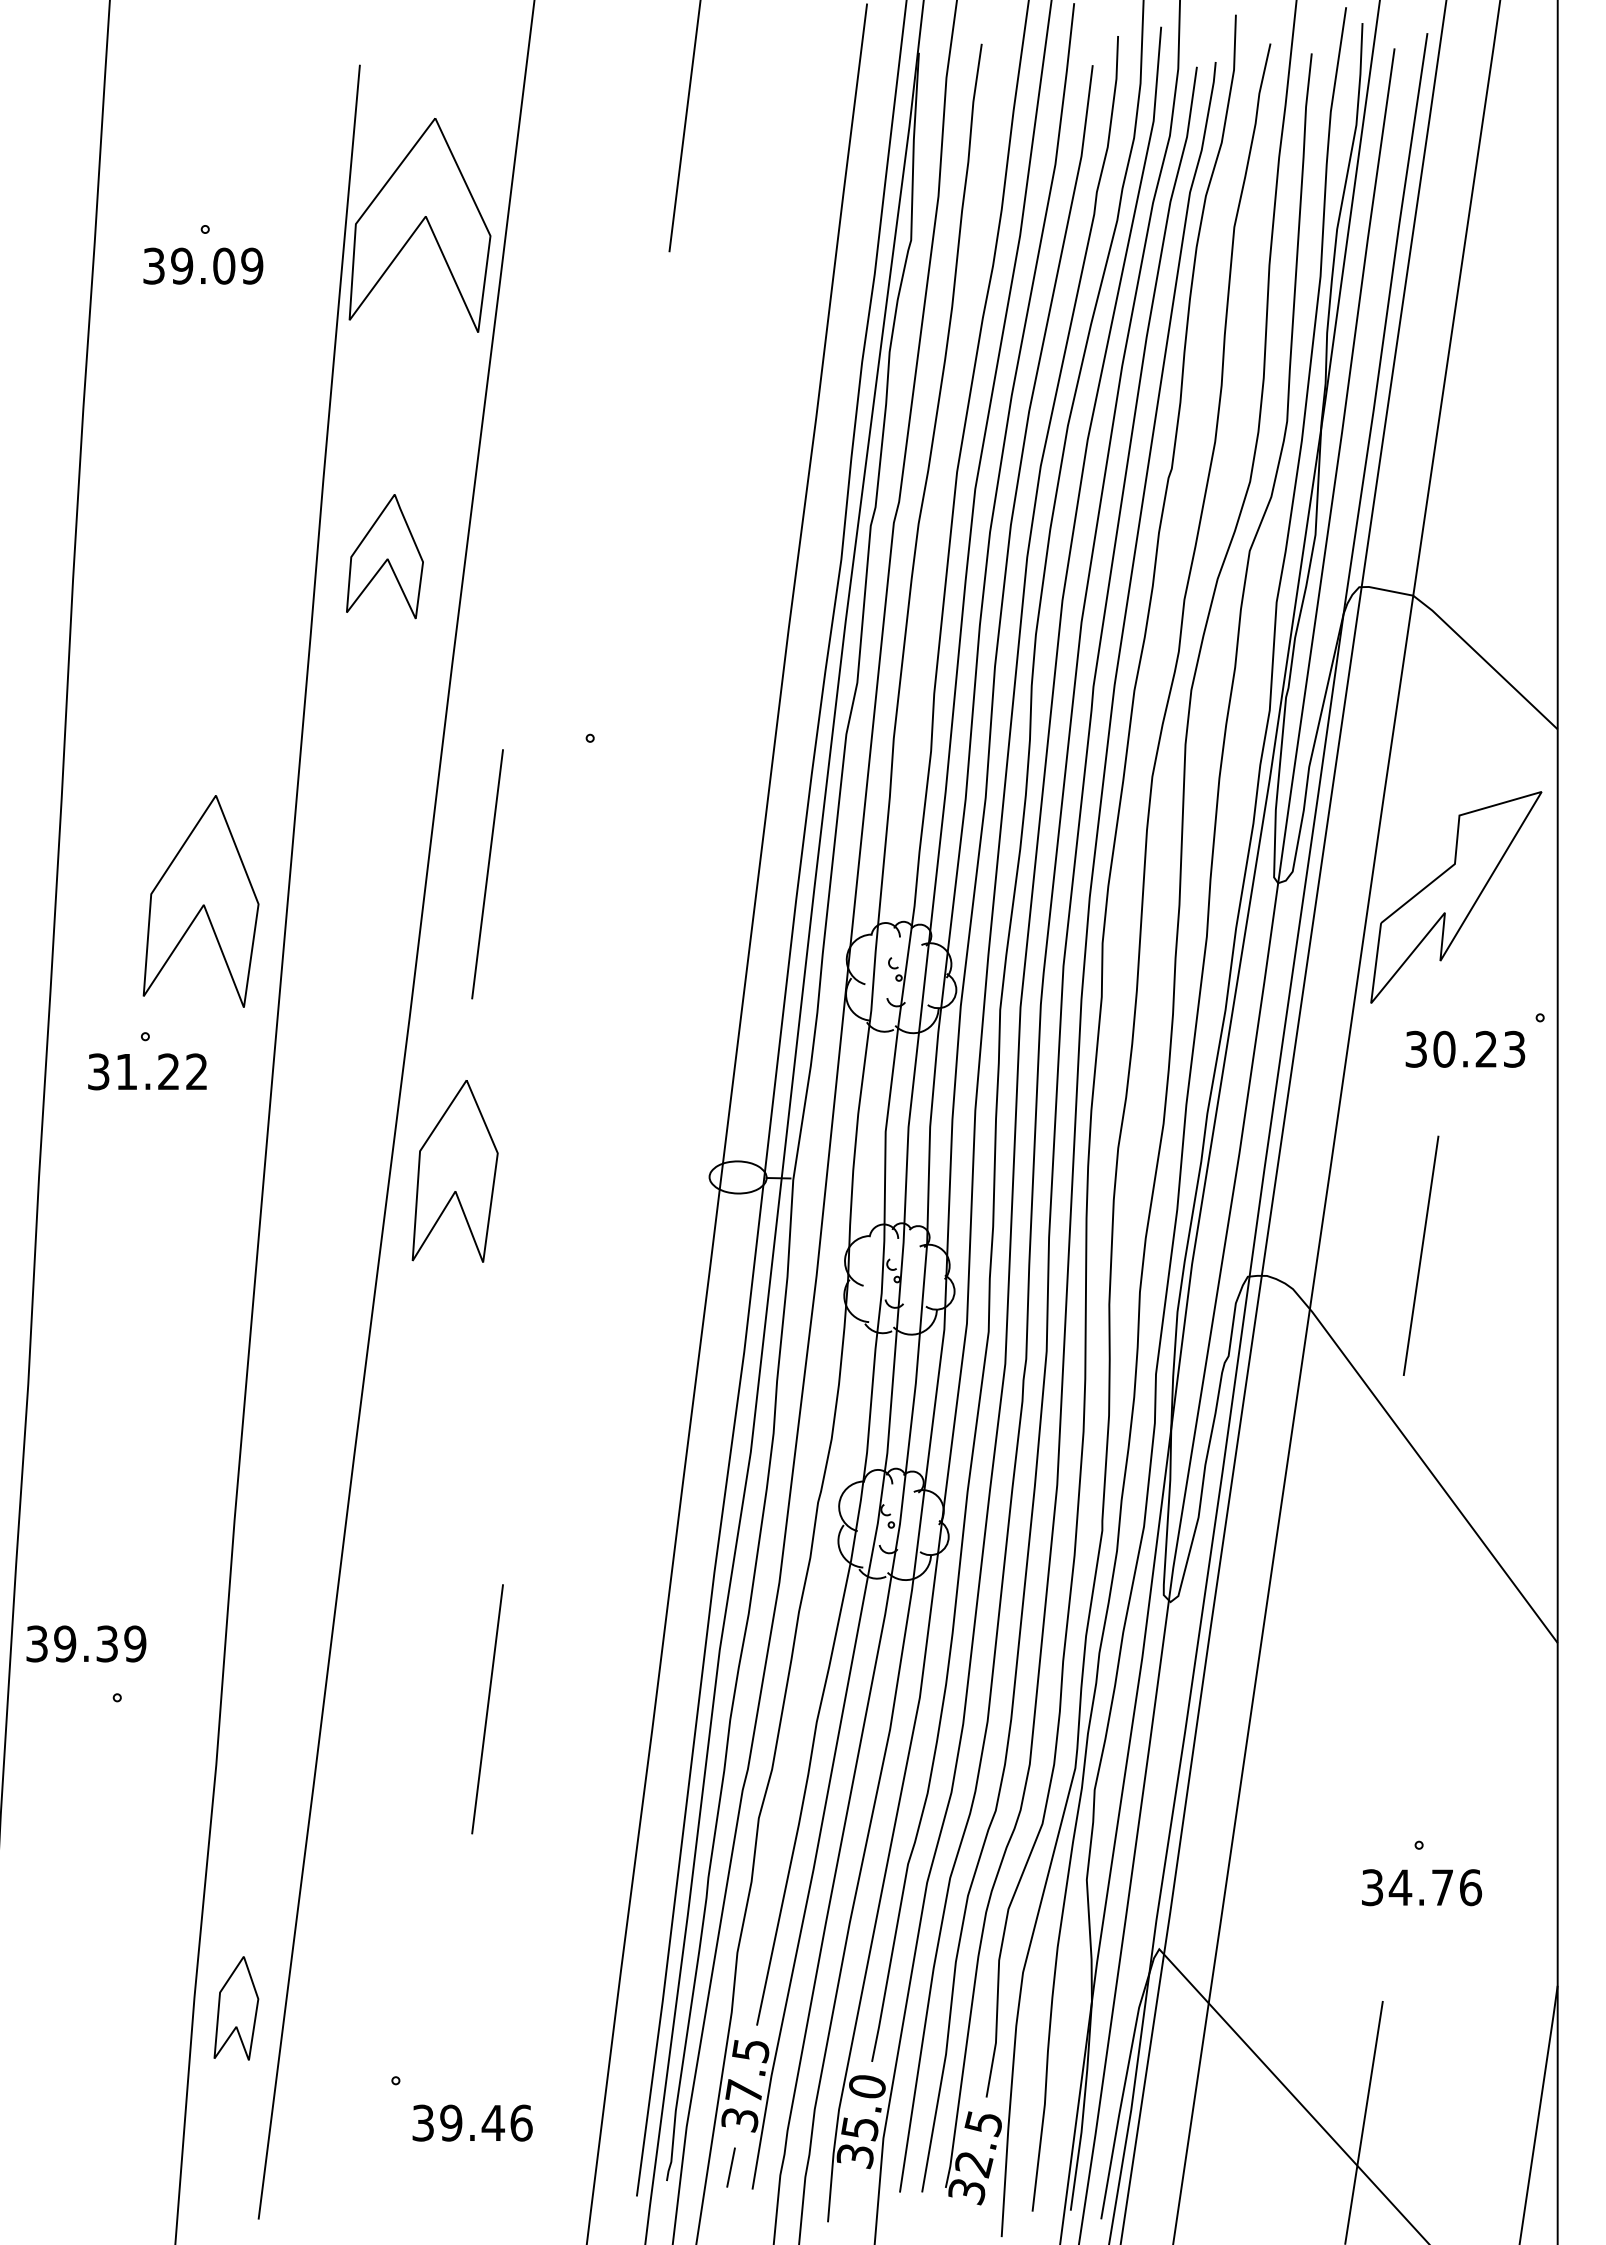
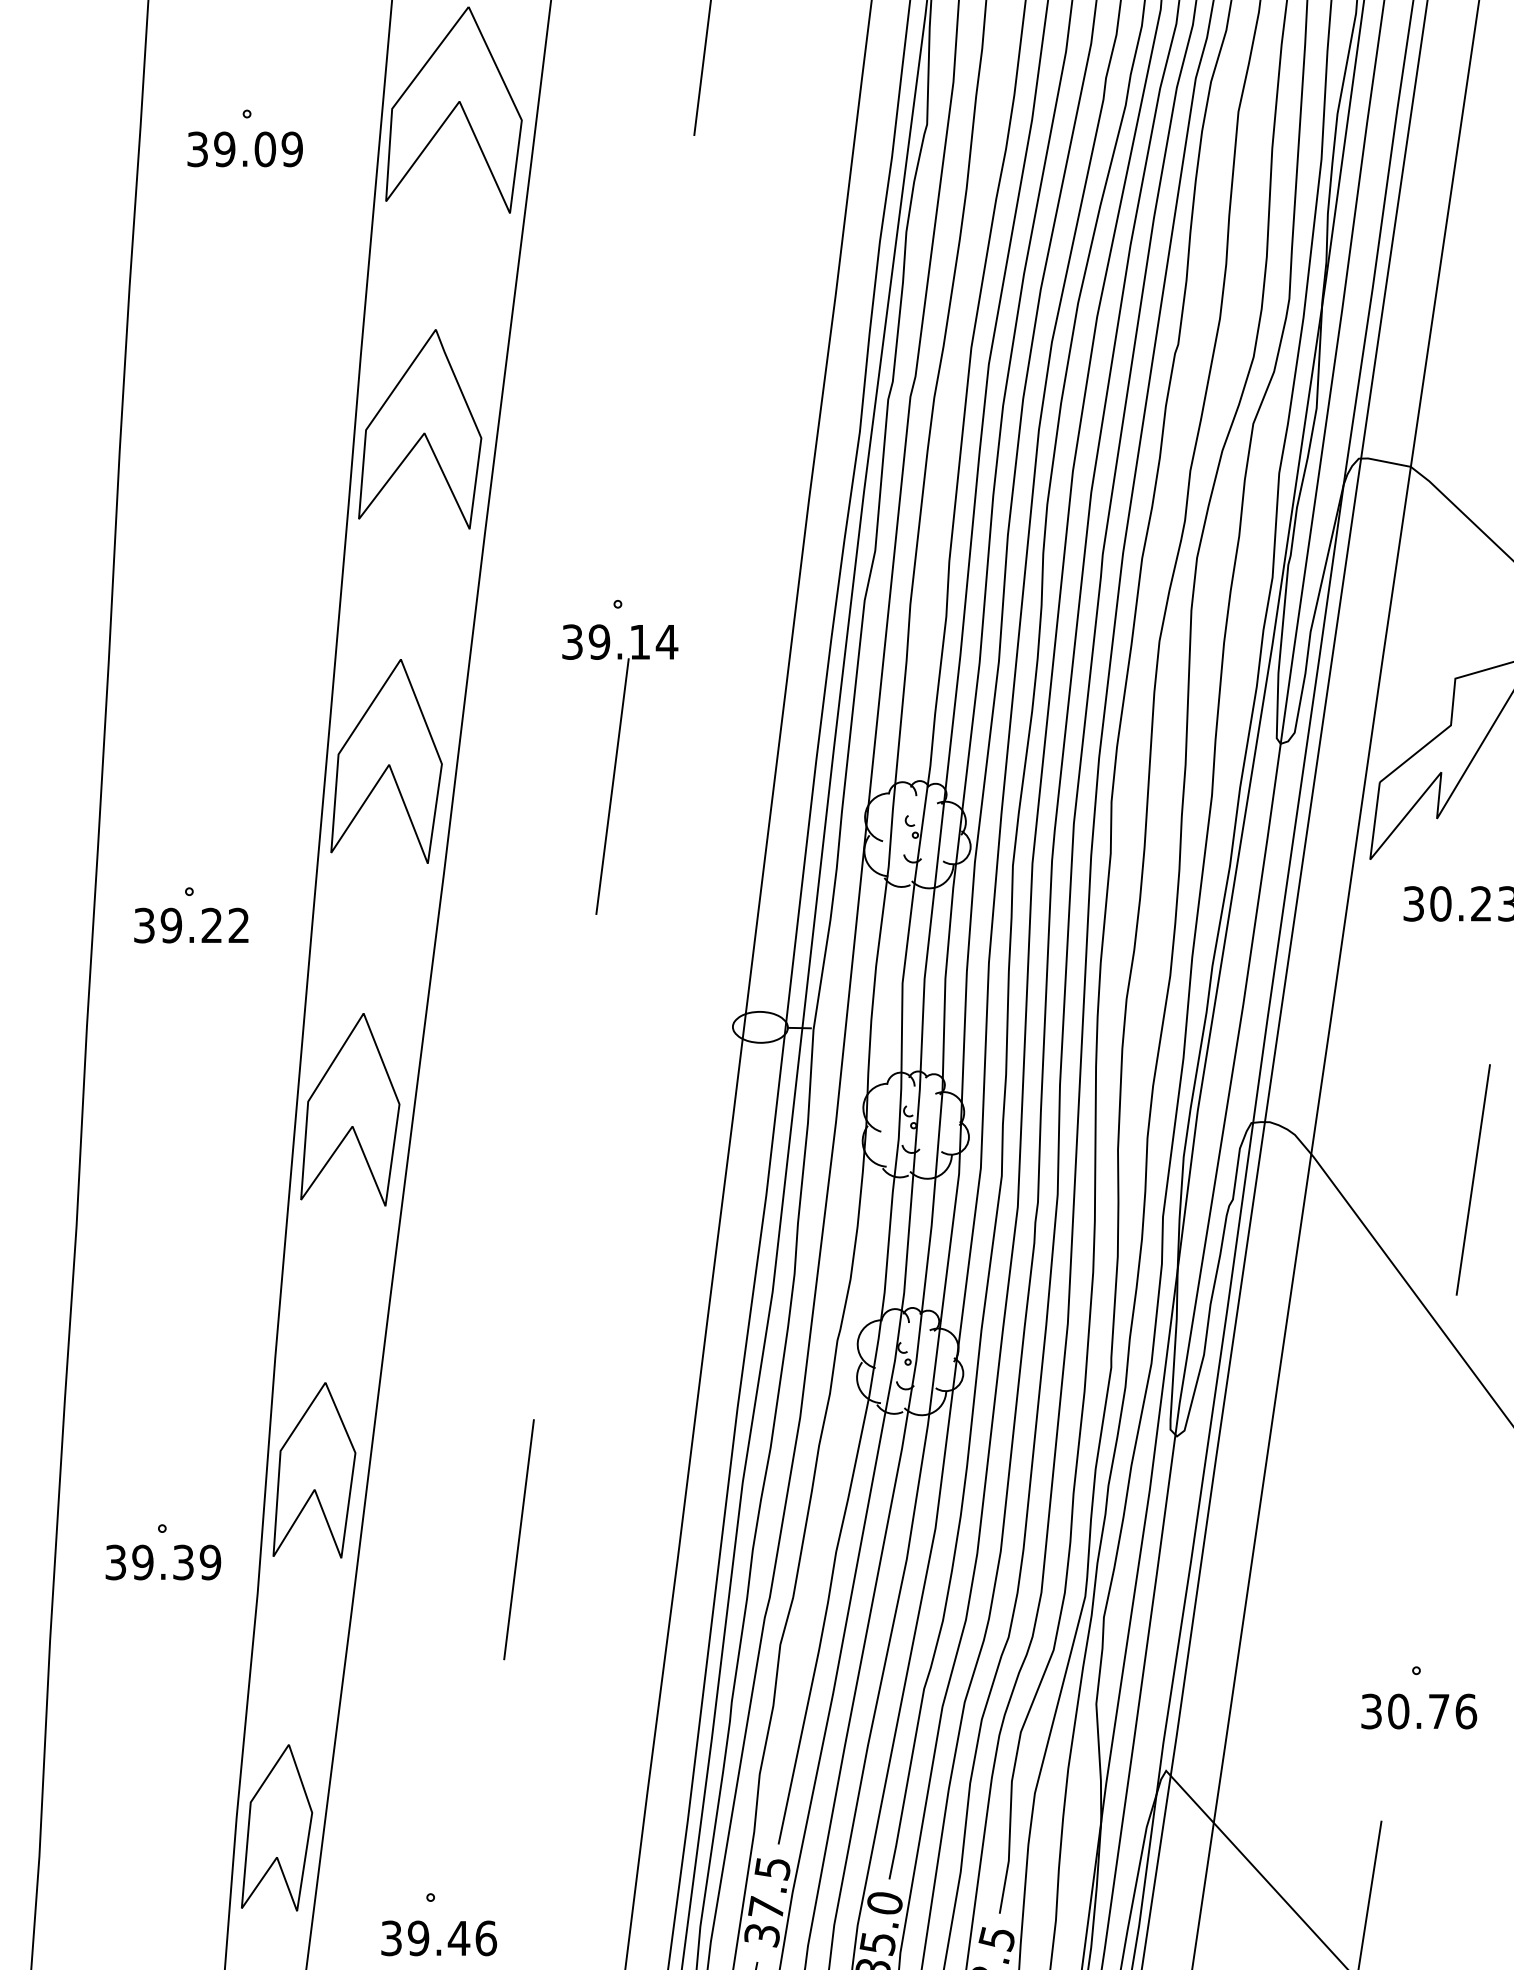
part: (384, 556) -> (419, 429), size x1.67
line: (487, 874) -> (518, 735), removed
part: (200, 901) -> (386, 761), moved
part: (592, 909) -> (620, 769), added
text: (126, 1071) -> (171, 925), 31.22 -> 39.22
part: (454, 1171) -> (313, 1470), moved
line: (1420, 1255) -> (1472, 1179), moved
part: (312, 1262) -> (350, 1109), added
text: (86, 1643) -> (163, 1562), moved
text: (1400, 1887) -> (1398, 1711), 34.76 -> 30.76
part: (236, 2008) -> (277, 1827), size x1.67
text: (472, 2122) -> (439, 1937), moved

